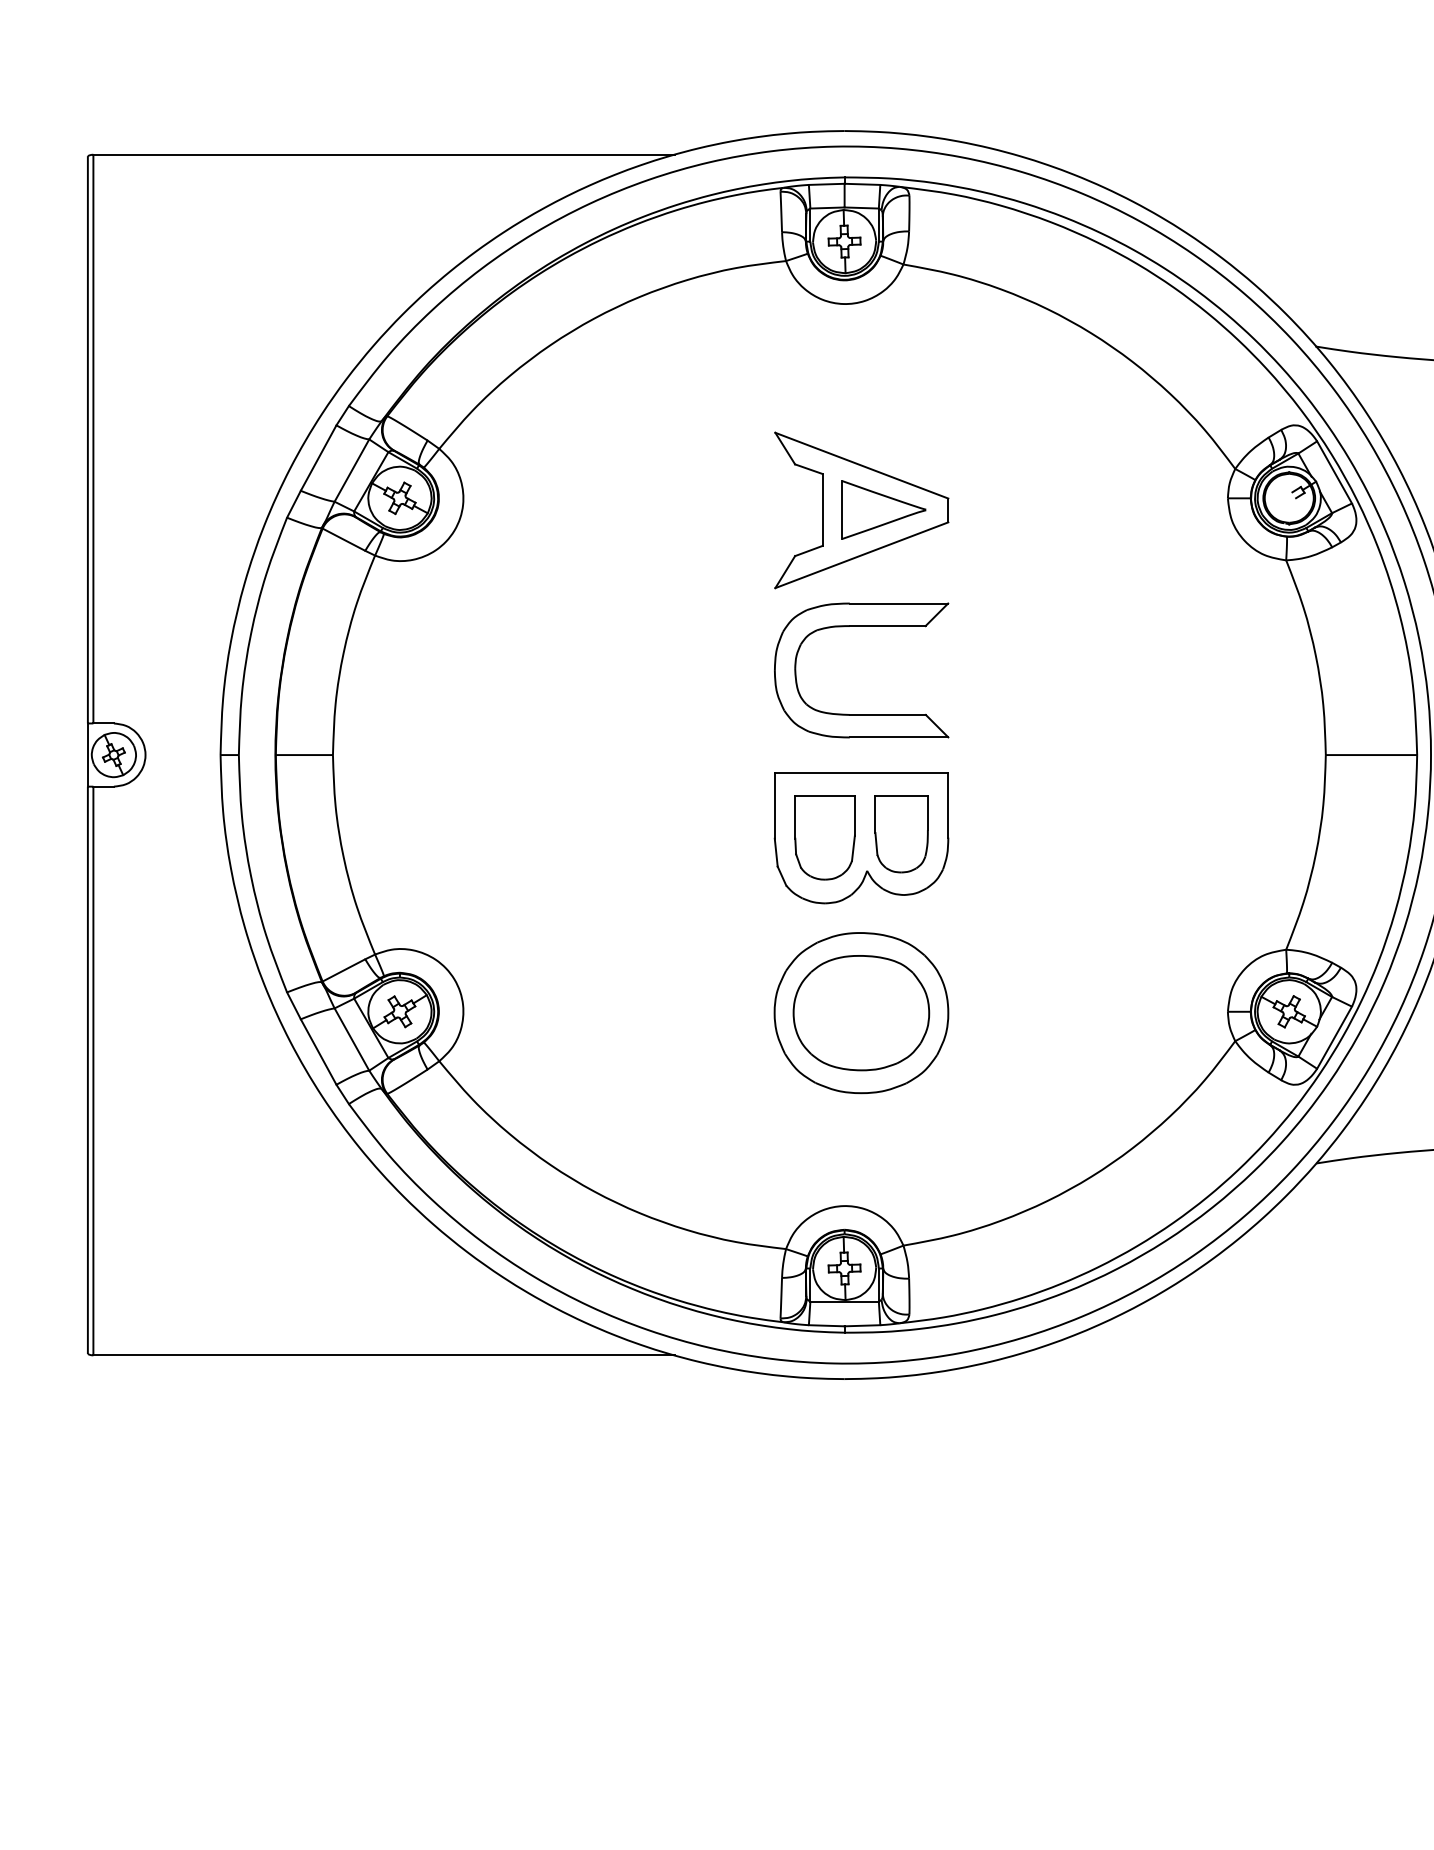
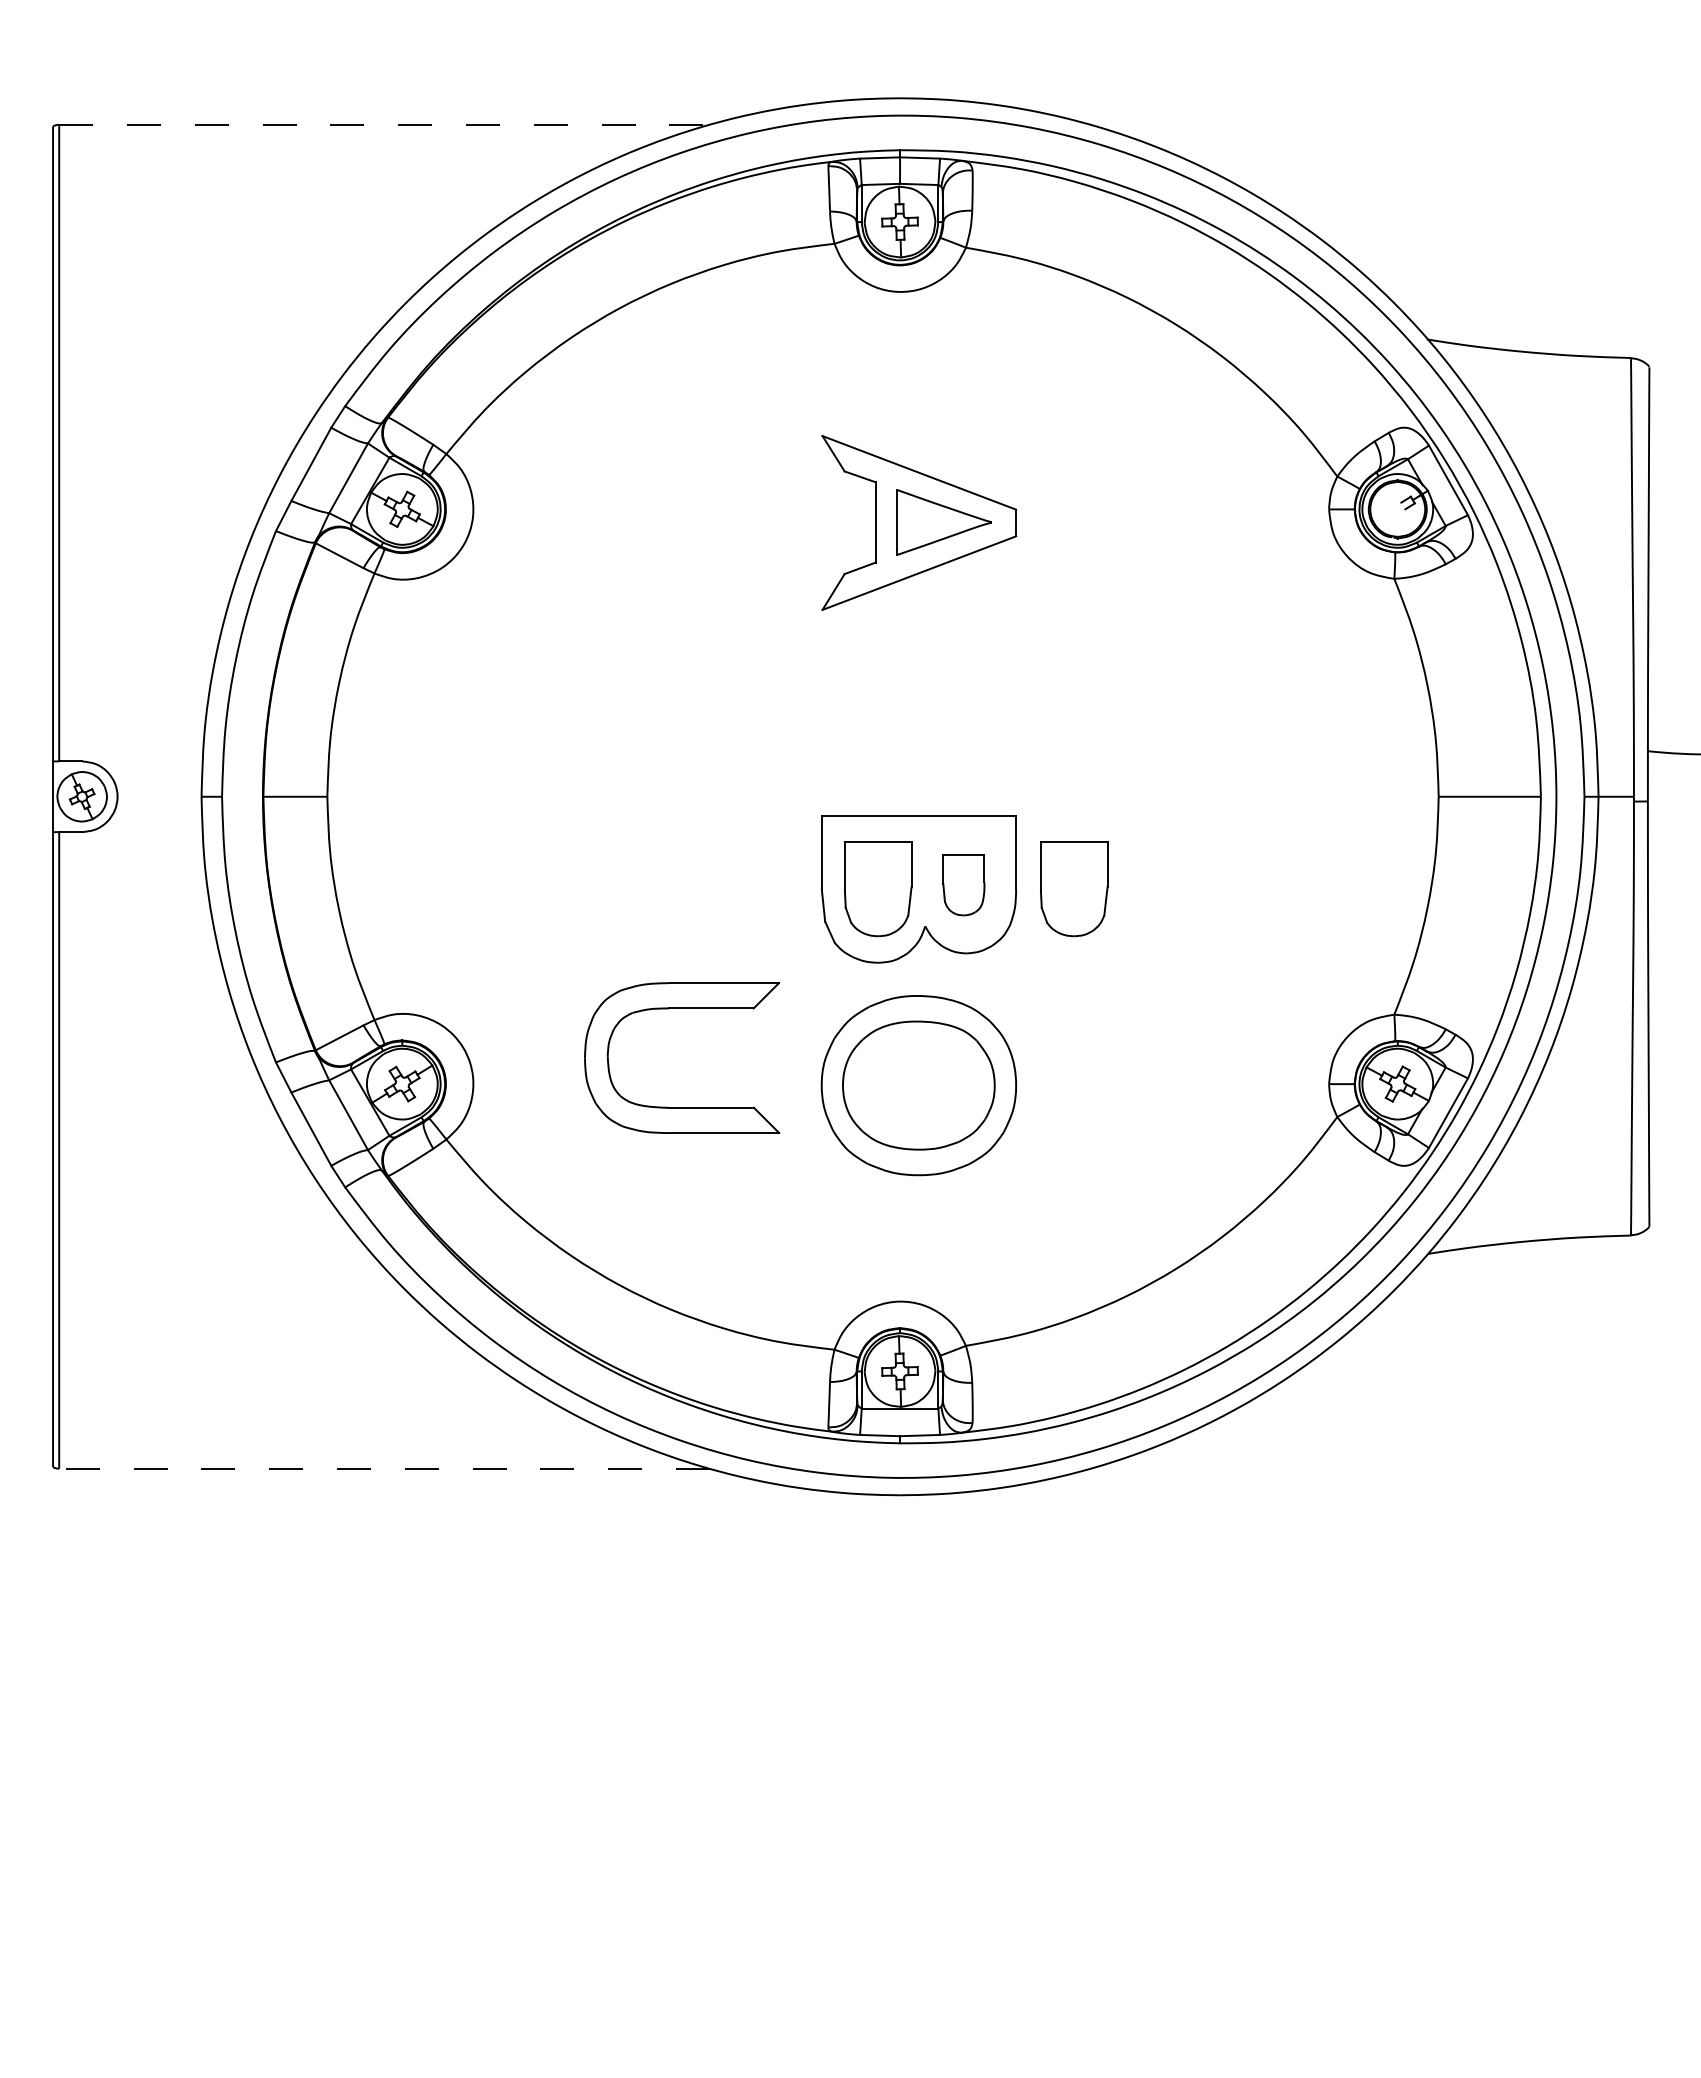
line: (384, 154) -> (385, 124), solid -> dashed
part: (861, 626) -> (682, 1008), moved
part: (901, 834) -> (963, 885), size x0.7
part: (1000, 837) -> (1074, 889), added
line: (384, 1355) -> (384, 1468), solid -> dashed

